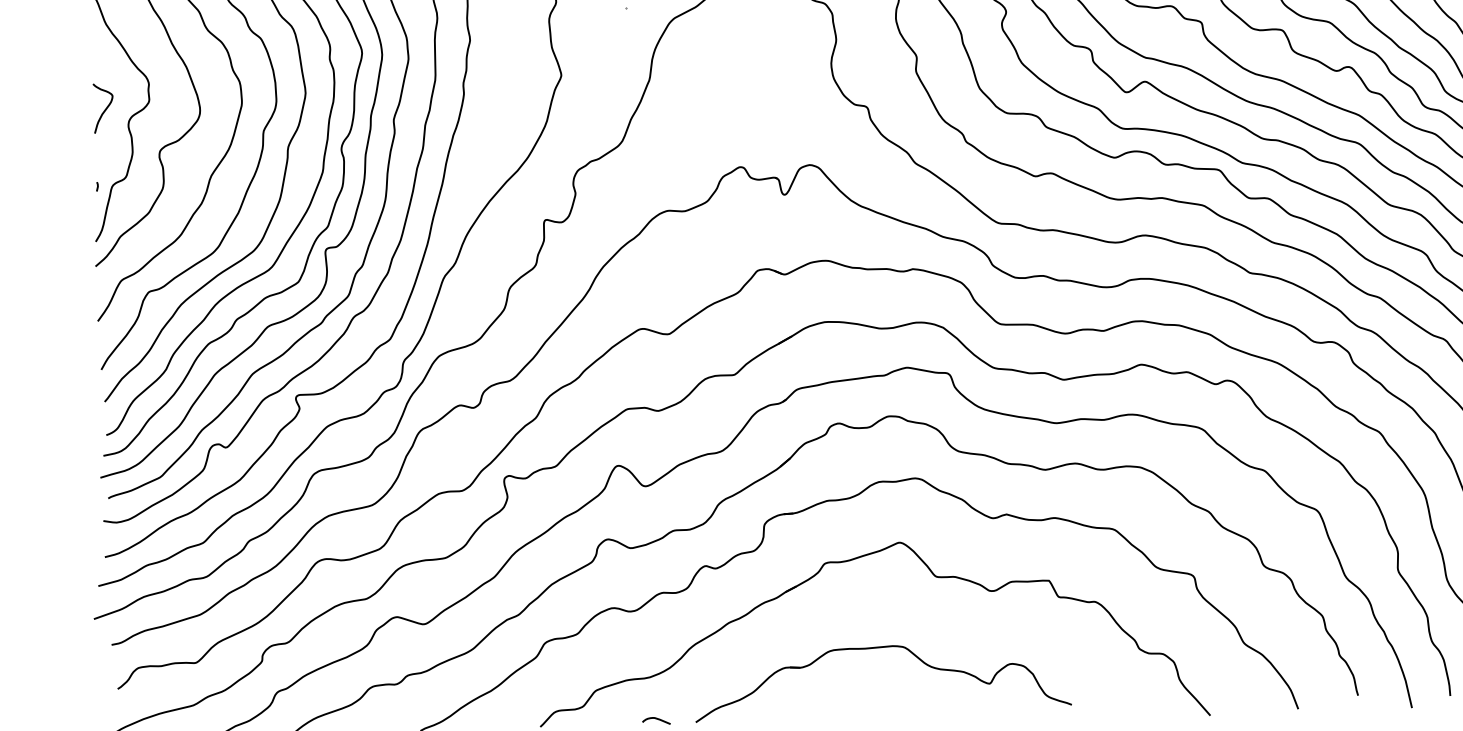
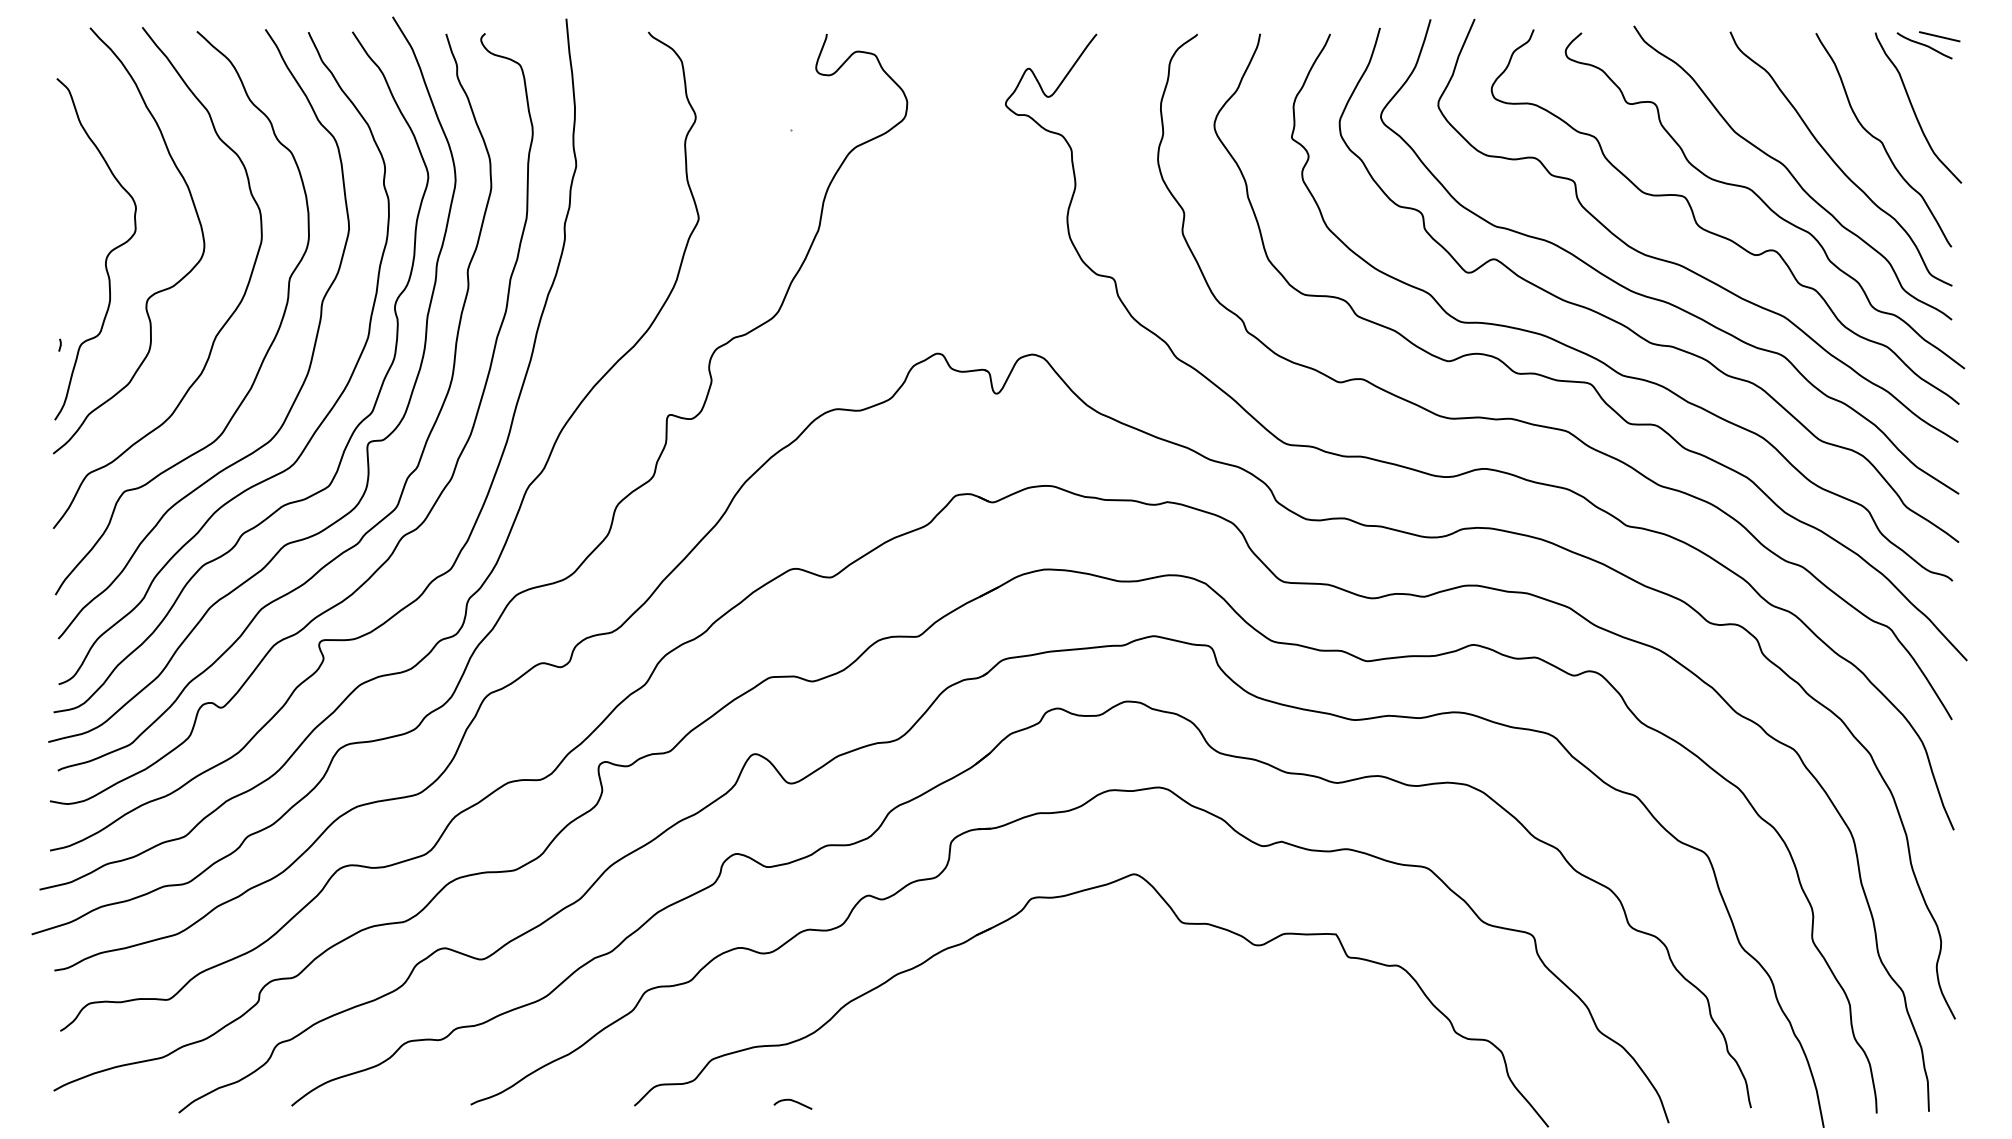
curve: (104, 109) -> (74, 240), removed
part: (875, 648) -> (1095, 1017), removed

